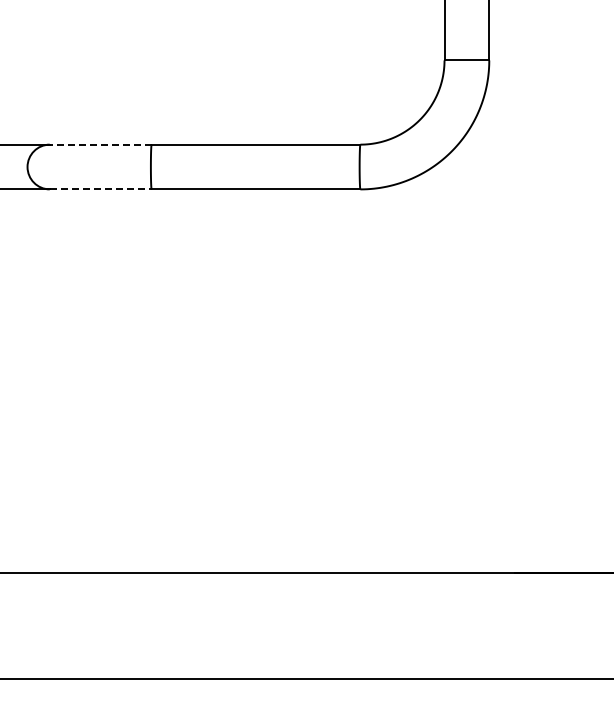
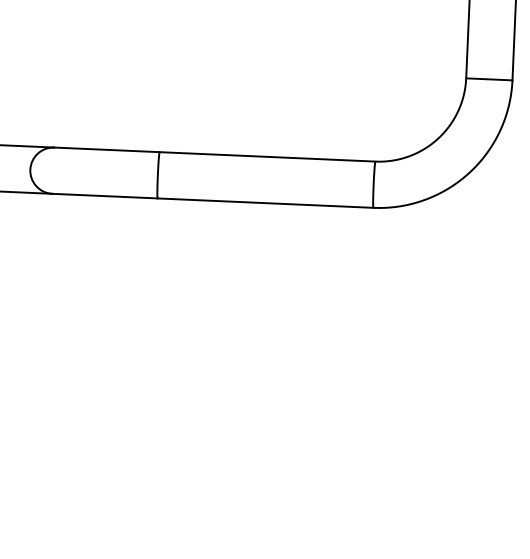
line: (100, 144) -> (106, 149), dashed -> solid
line: (100, 189) -> (104, 196), dashed -> solid

